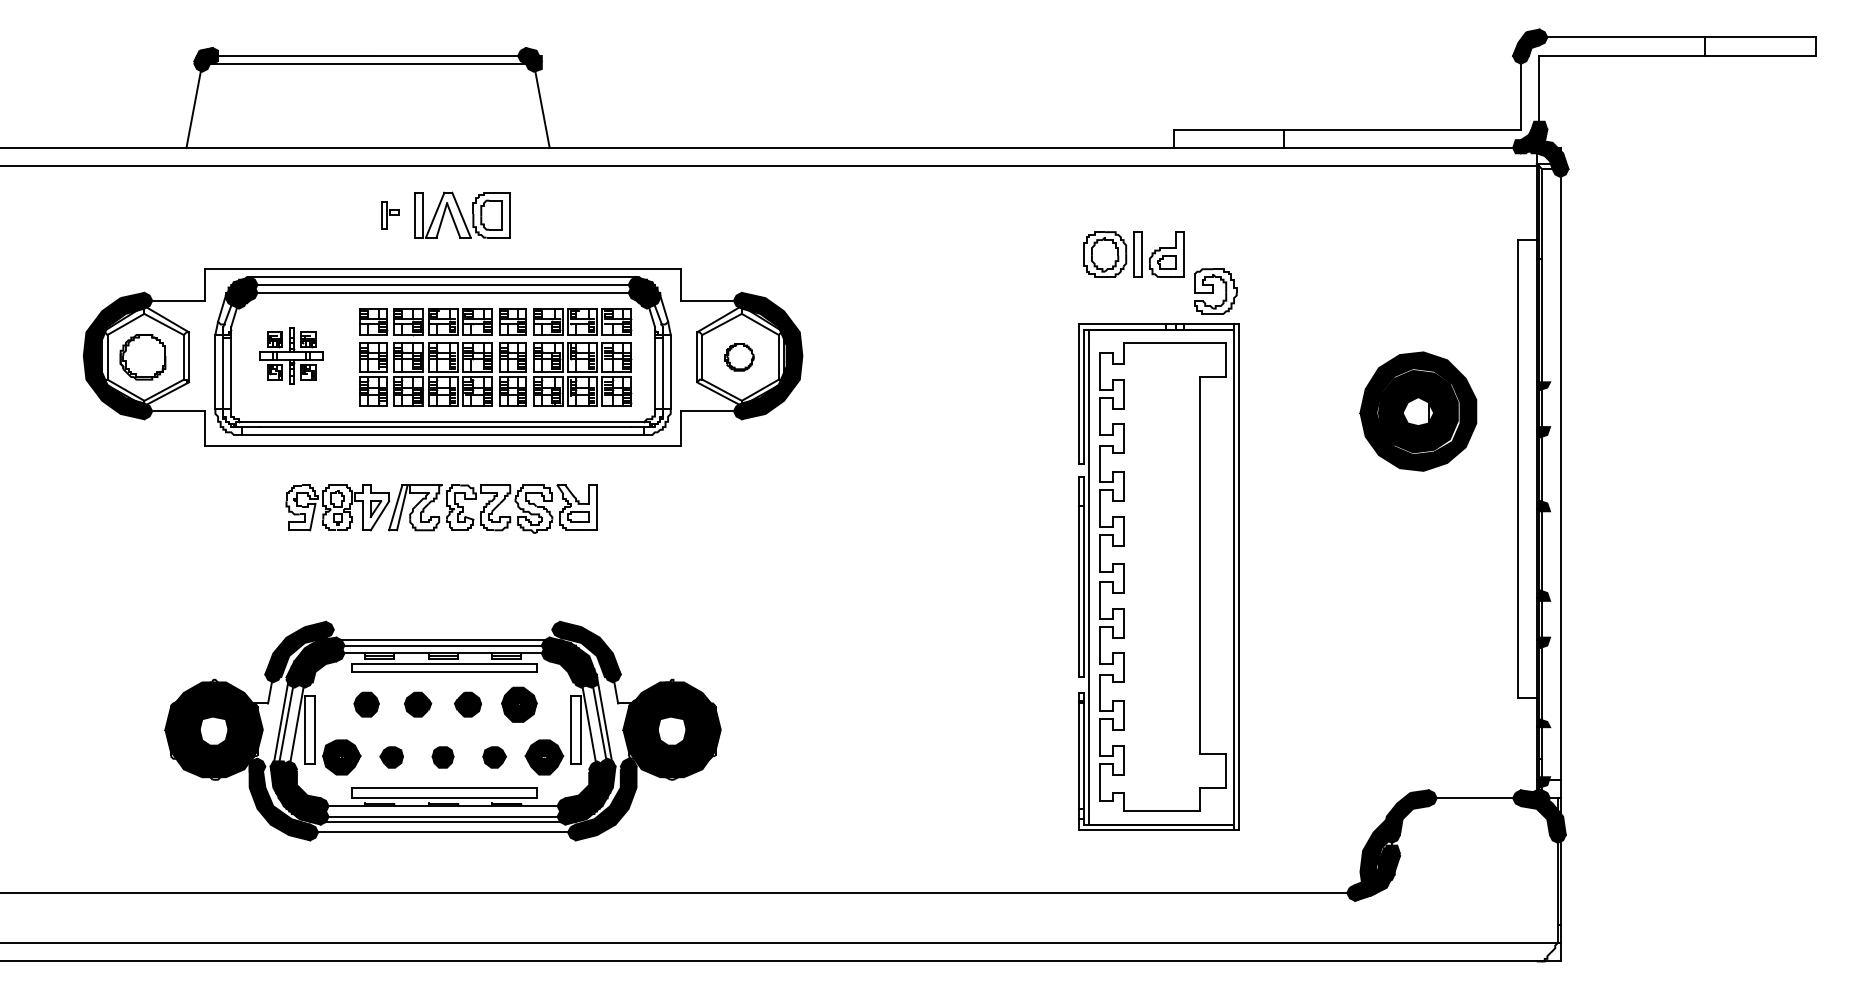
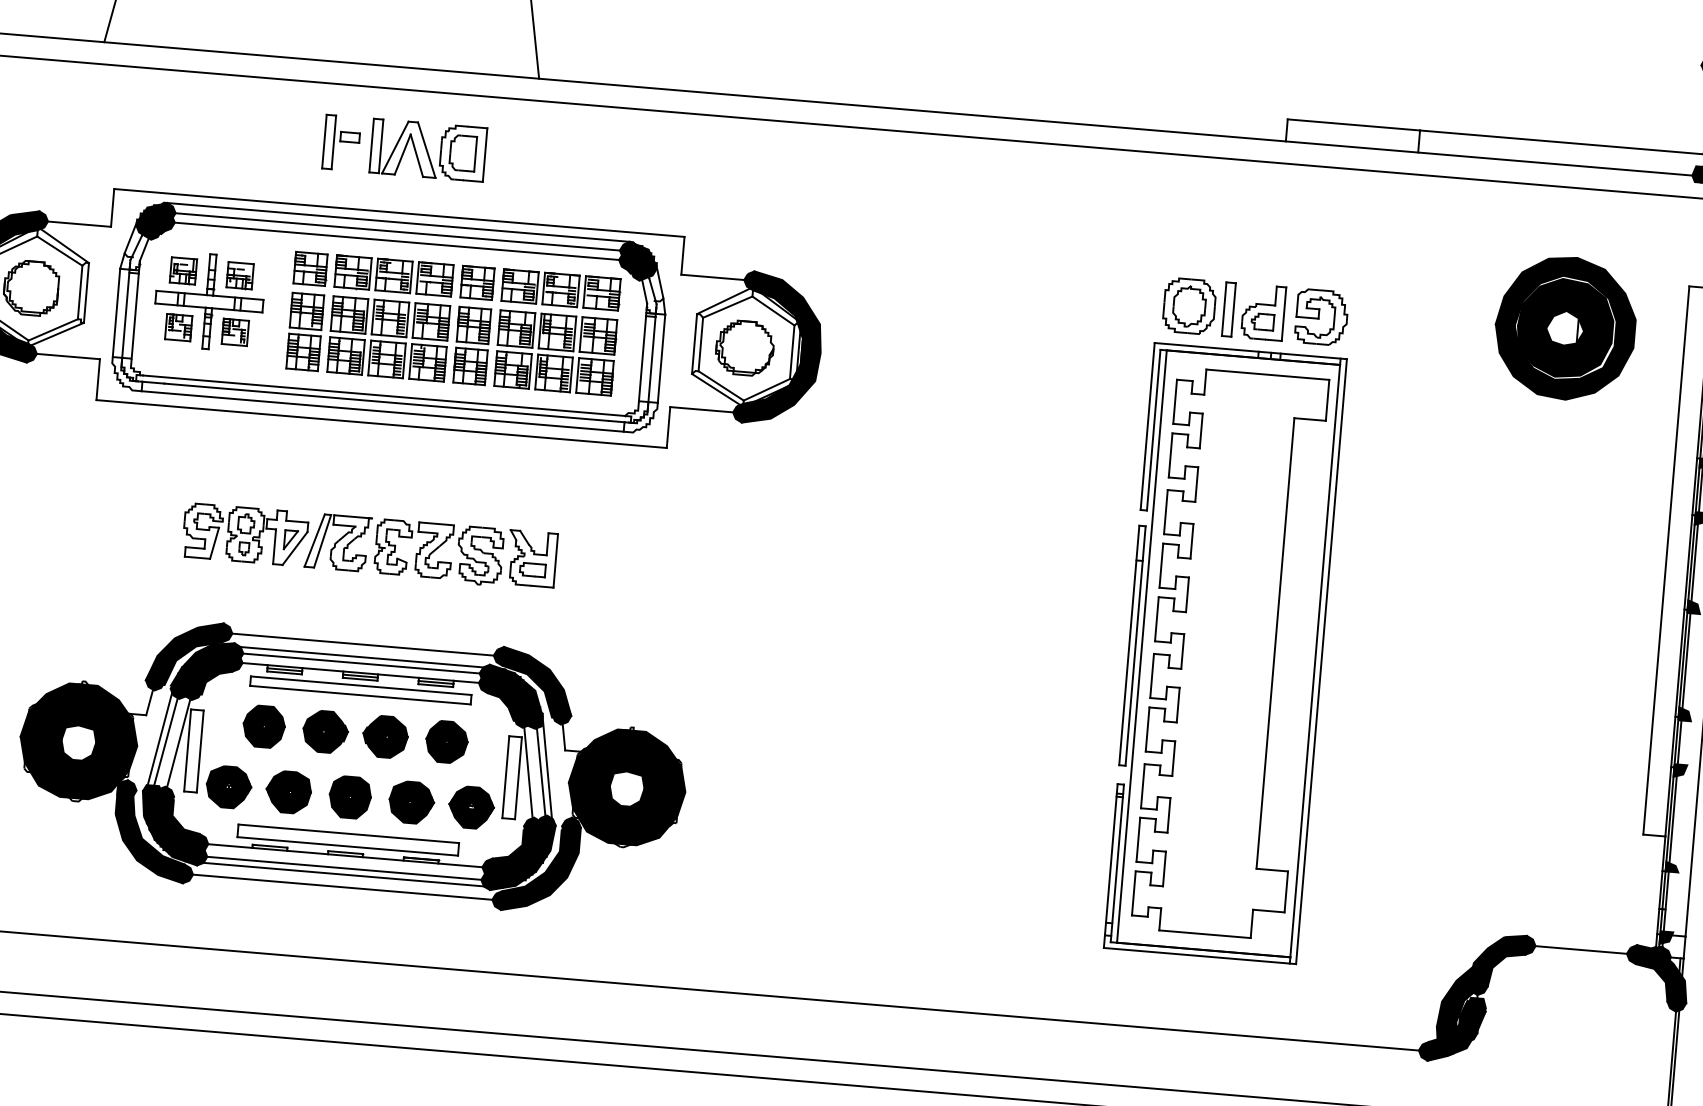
part: (390, 215) -> (341, 143), size x1.67
part: (1133, 254) -> (1223, 309), moved
part: (291, 355) -> (209, 301), size x1.43
part: (739, 357) -> (745, 348), size x1.67
part: (1418, 411) -> (1565, 328), moved
part: (441, 508) -> (369, 545), moved
line: (442, 629) -> (362, 644), added
part: (366, 704) -> (263, 726), size x1.43
part: (417, 704) -> (324, 731), size x1.43
part: (467, 704) -> (384, 736), size x1.43
part: (391, 757) -> (288, 792), size x1.67
part: (442, 757) -> (349, 797), size x1.67
part: (494, 757) -> (411, 802), size x1.67

